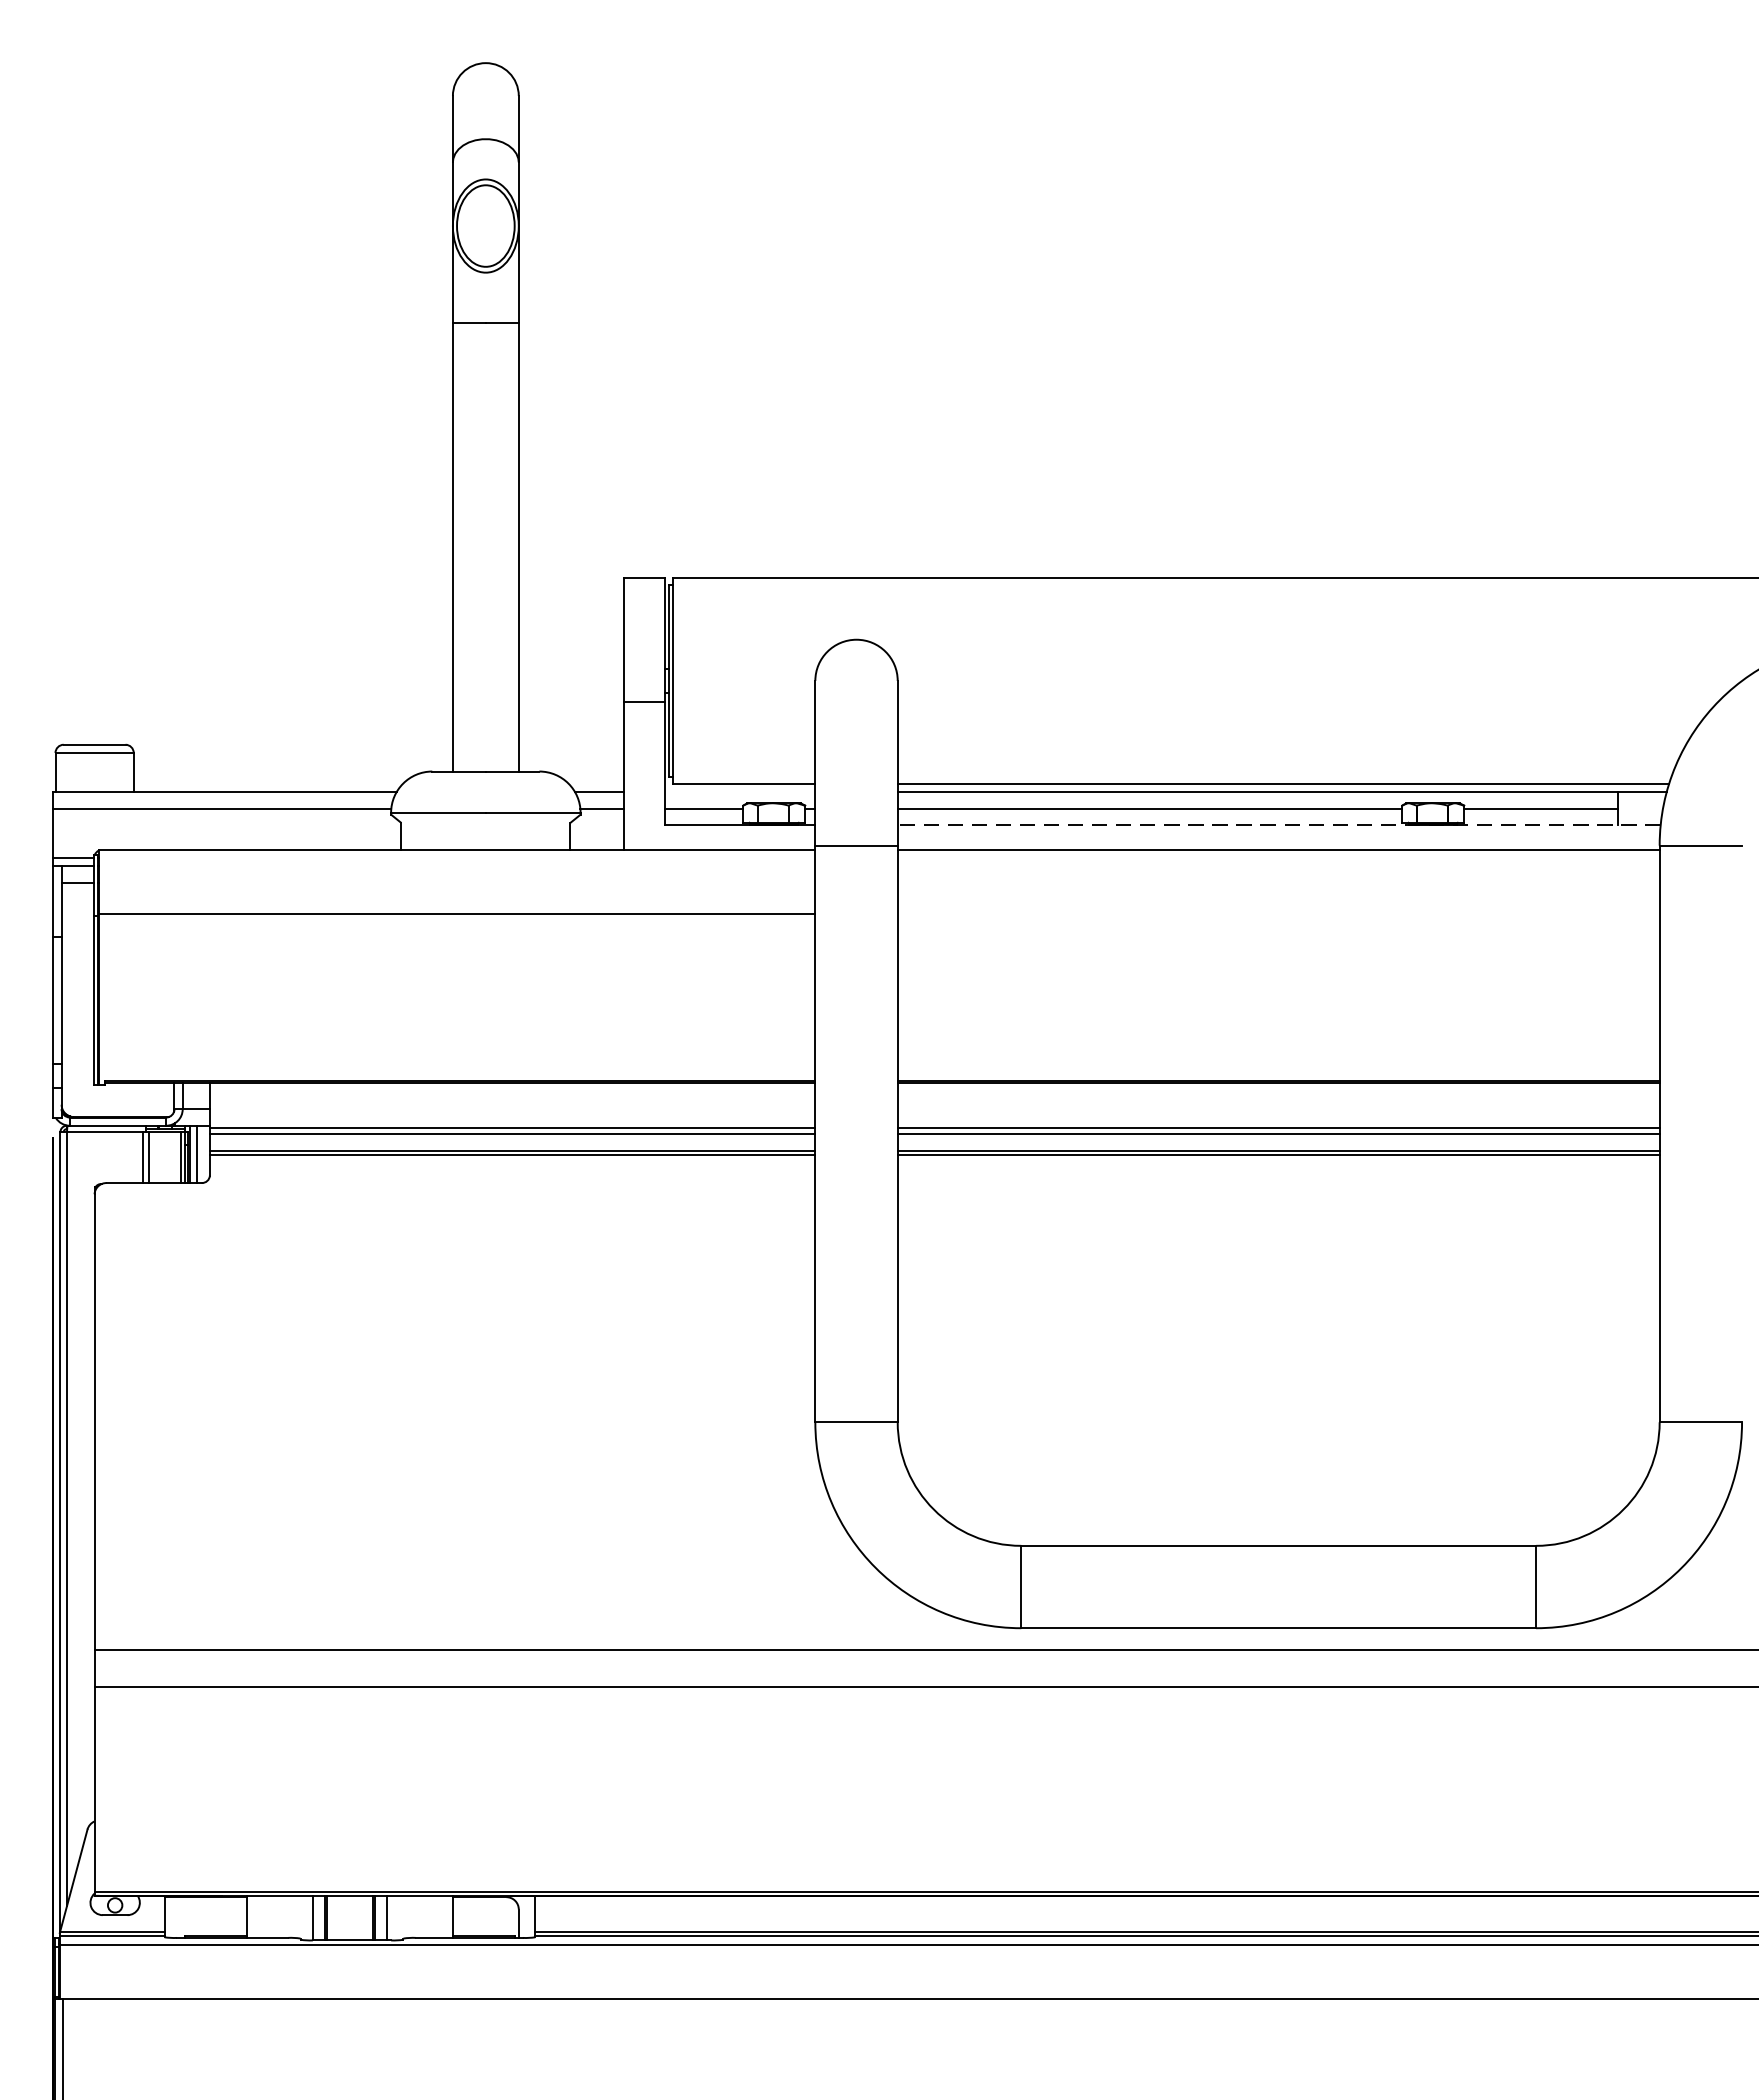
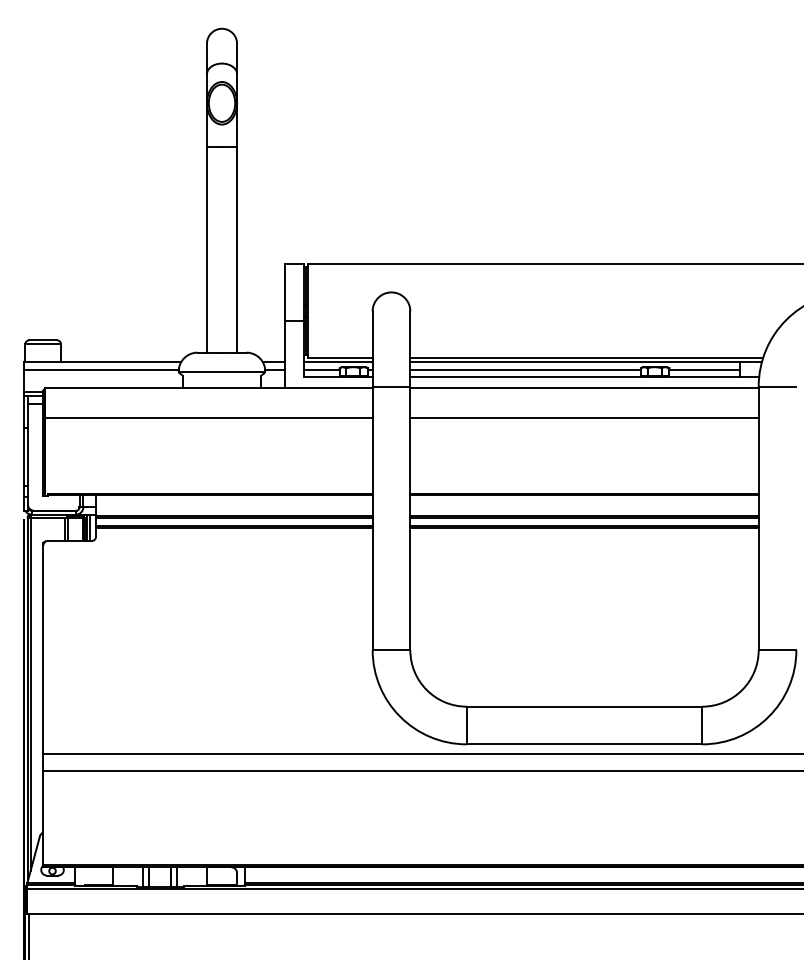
line: (738, 793) -> (337, 362), added
line: (1278, 825) -> (584, 377), dashed -> solid
line: (1278, 913) -> (584, 417), added

